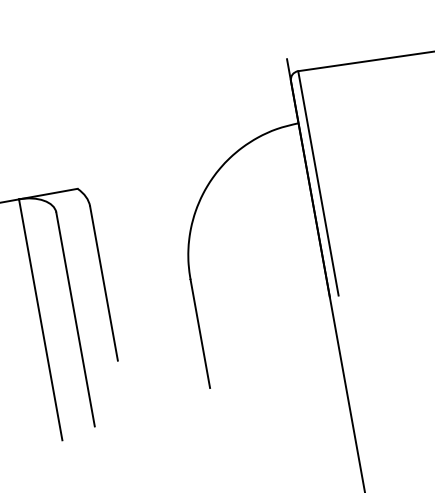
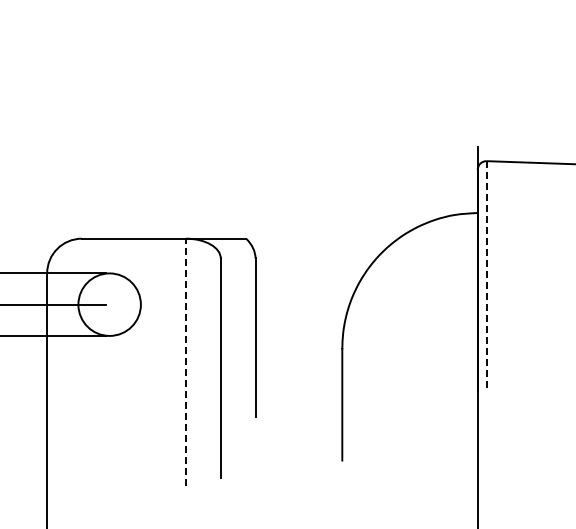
line: (318, 183) -> (486, 276), solid -> dashed
line: (41, 319) -> (186, 362), solid -> dashed

